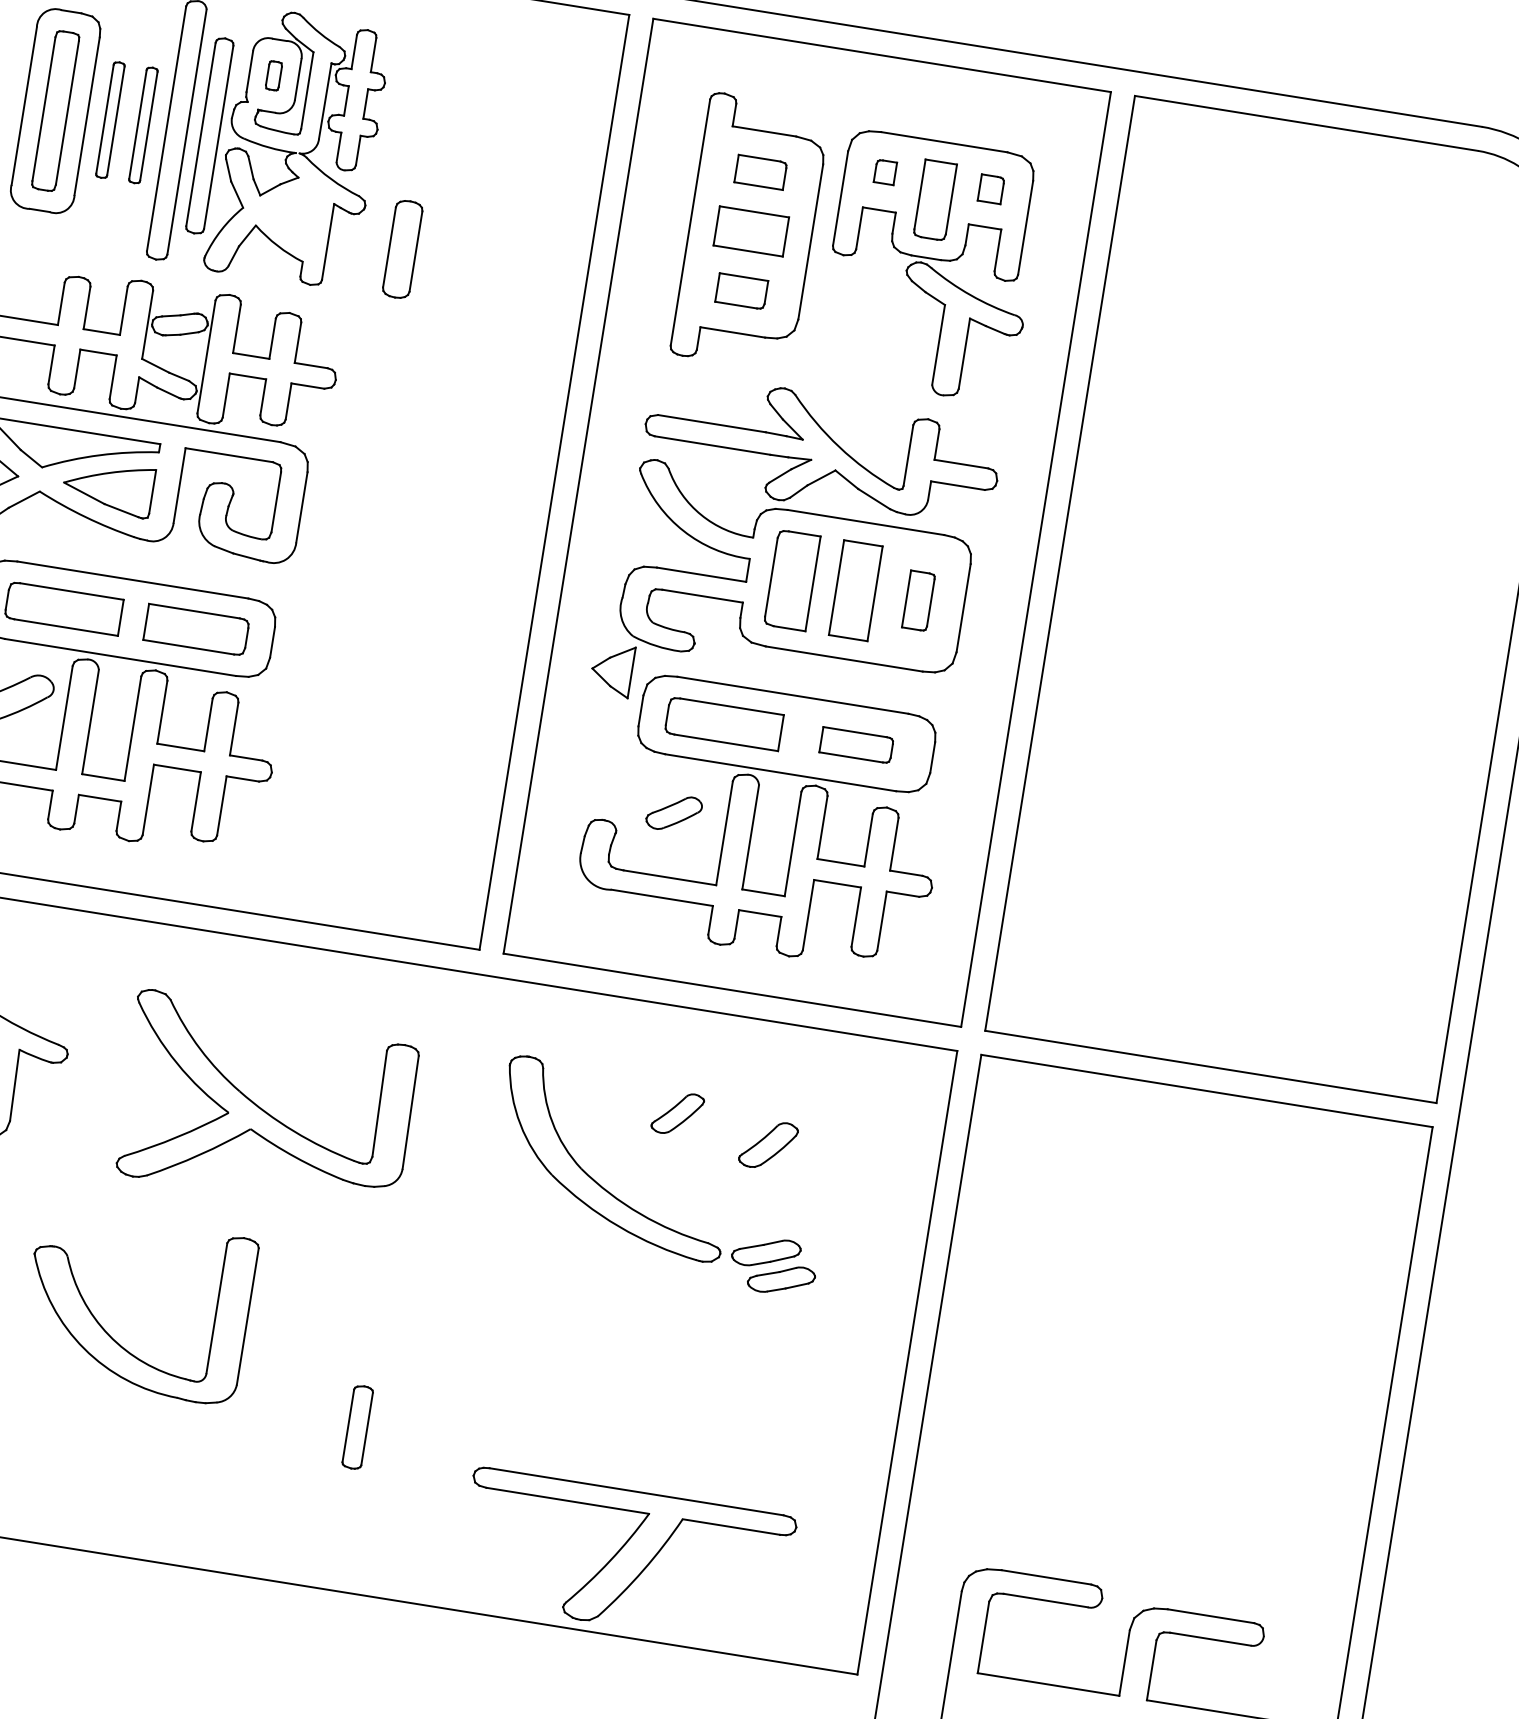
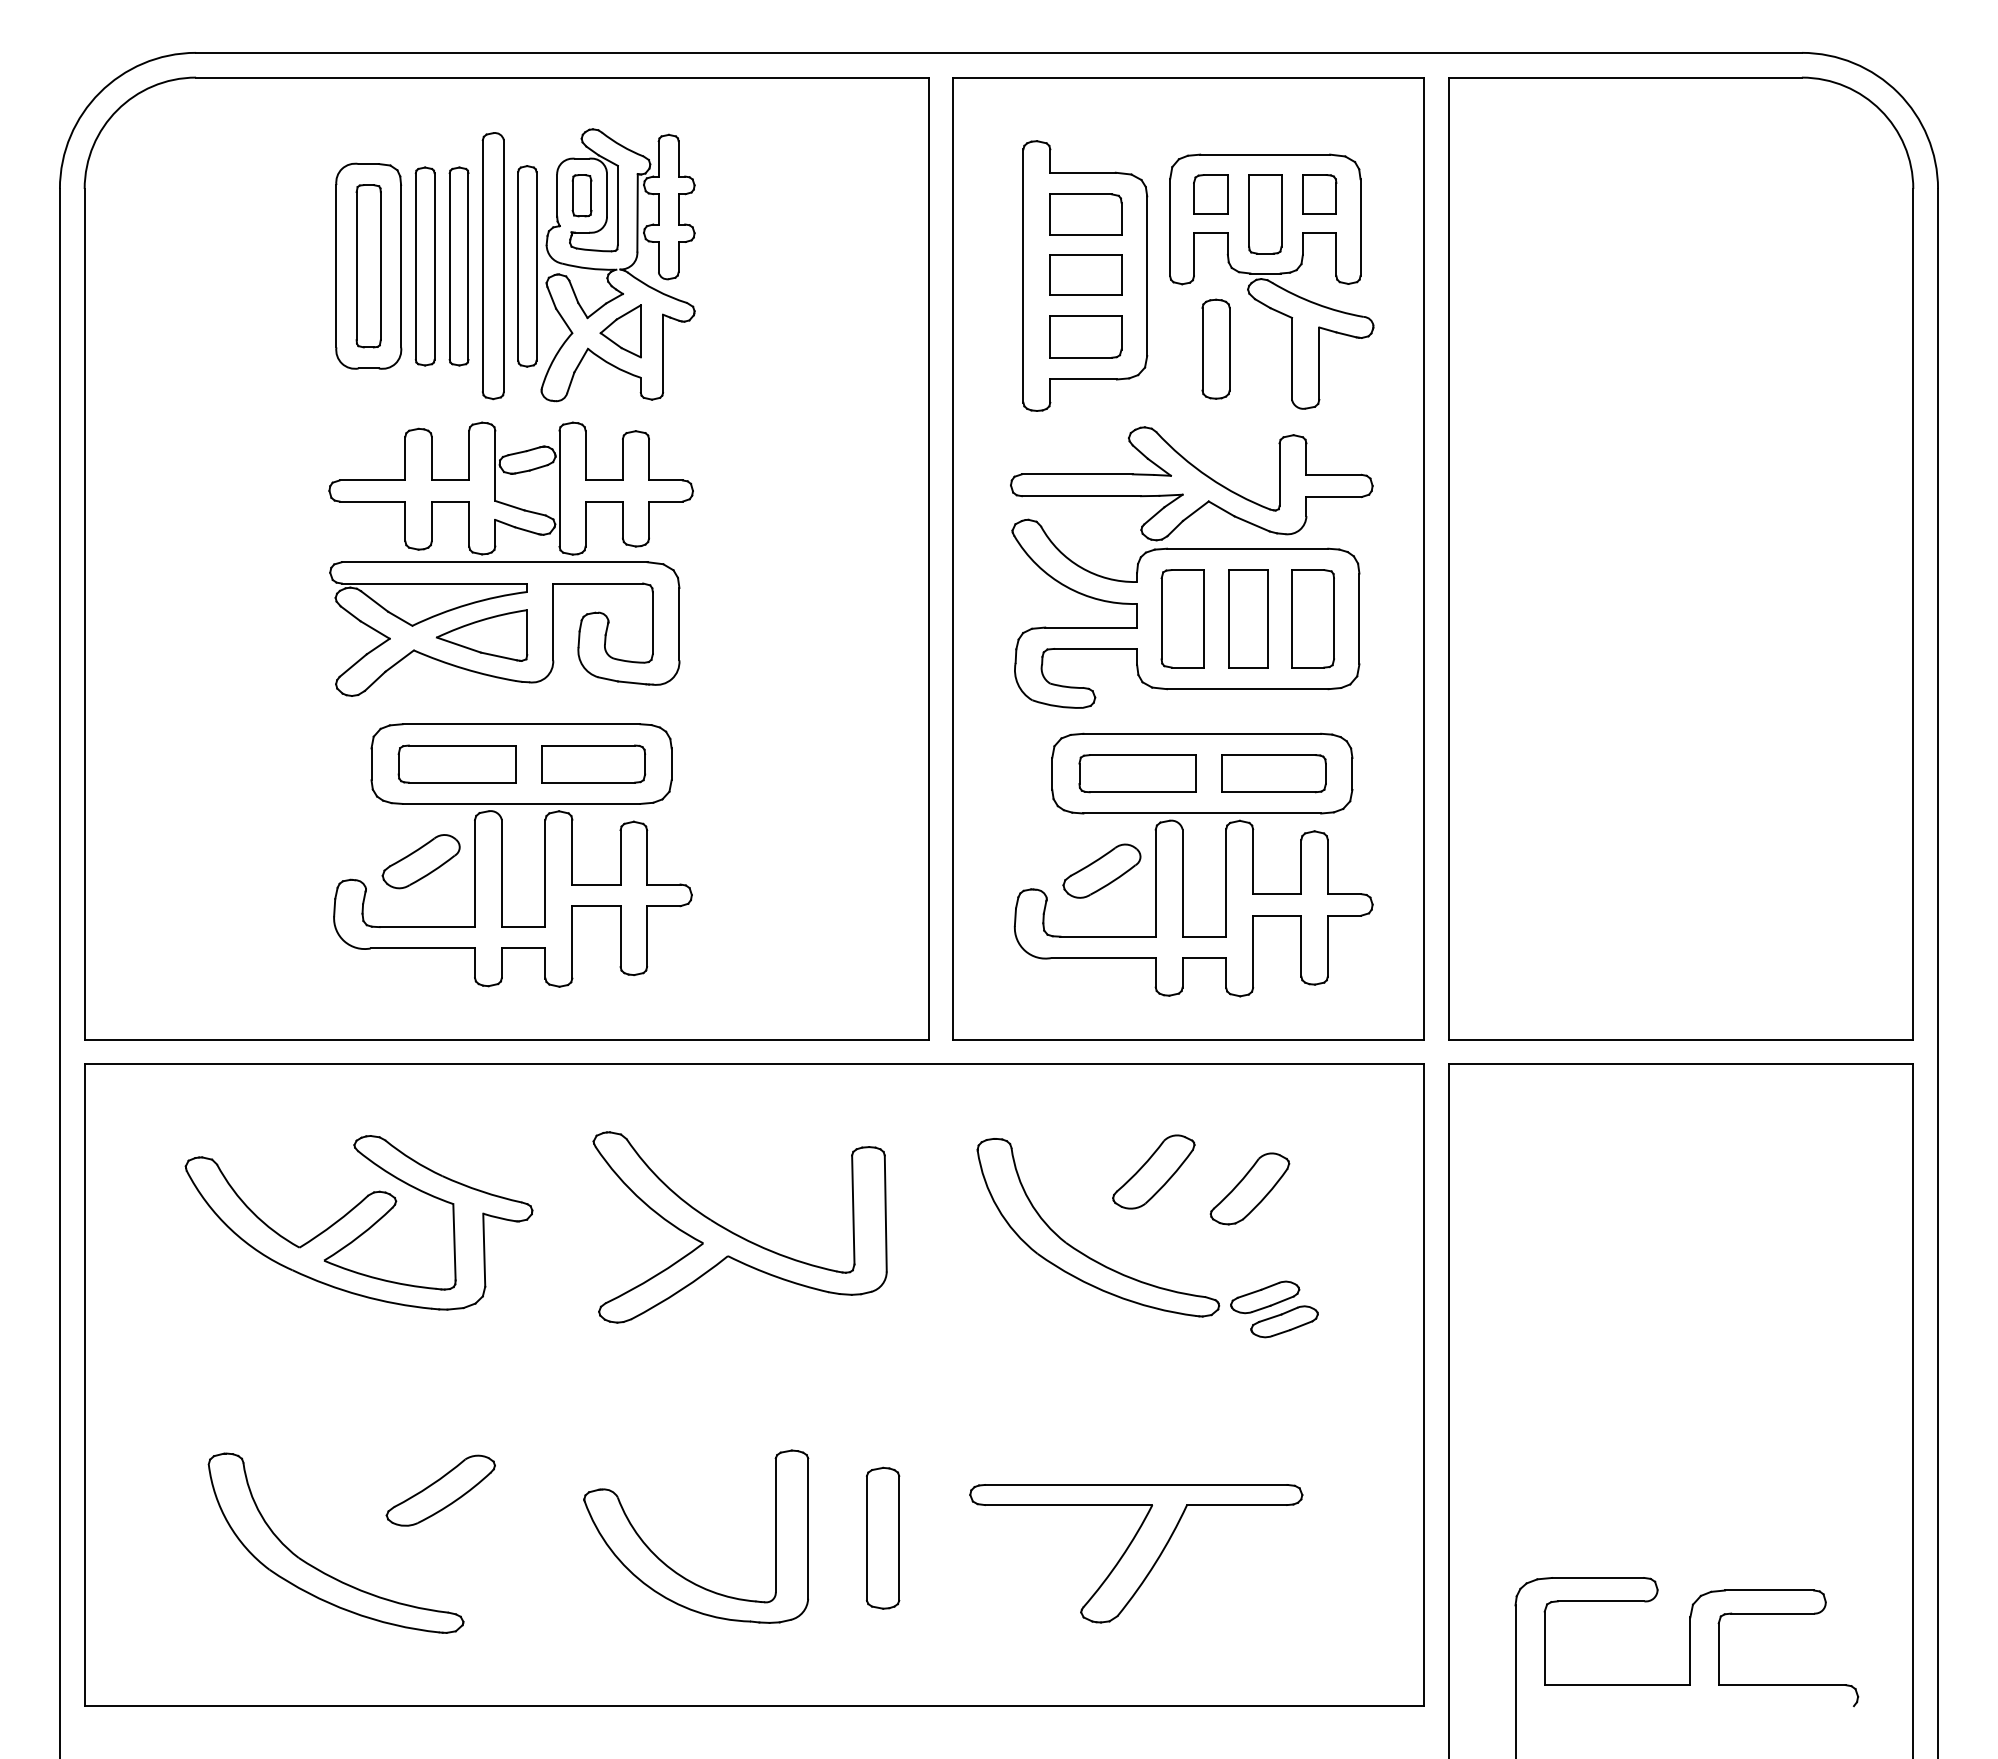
part: (273, 75) -> (581, 195), size x1.43
part: (109, 120) -> (424, 266), size x1.67
part: (142, 125) -> (458, 266), size x1.67
part: (760, 172) -> (1085, 214), size x1.43
part: (884, 172) -> (1210, 194), size x1.67
part: (990, 189) -> (1319, 194), size x1.43
part: (402, 248) -> (1215, 348), moved
part: (741, 290) -> (1085, 336), size x1.43
part: (918, 600) -> (1312, 618), size x1.67
part: (611, 669) -> (620, 331), moved
part: (856, 744) -> (1273, 773), size x1.43
part: (673, 812) -> (1101, 870), size x1.43
part: (677, 1113) -> (1153, 1171), size x1.67
part: (768, 1144) -> (1249, 1188), size x1.43
part: (109, 1334) -> (672, 1568), moved
part: (358, 1426) -> (883, 1537), size x1.67
part: (626, 1558) -> (1136, 1553), moved

